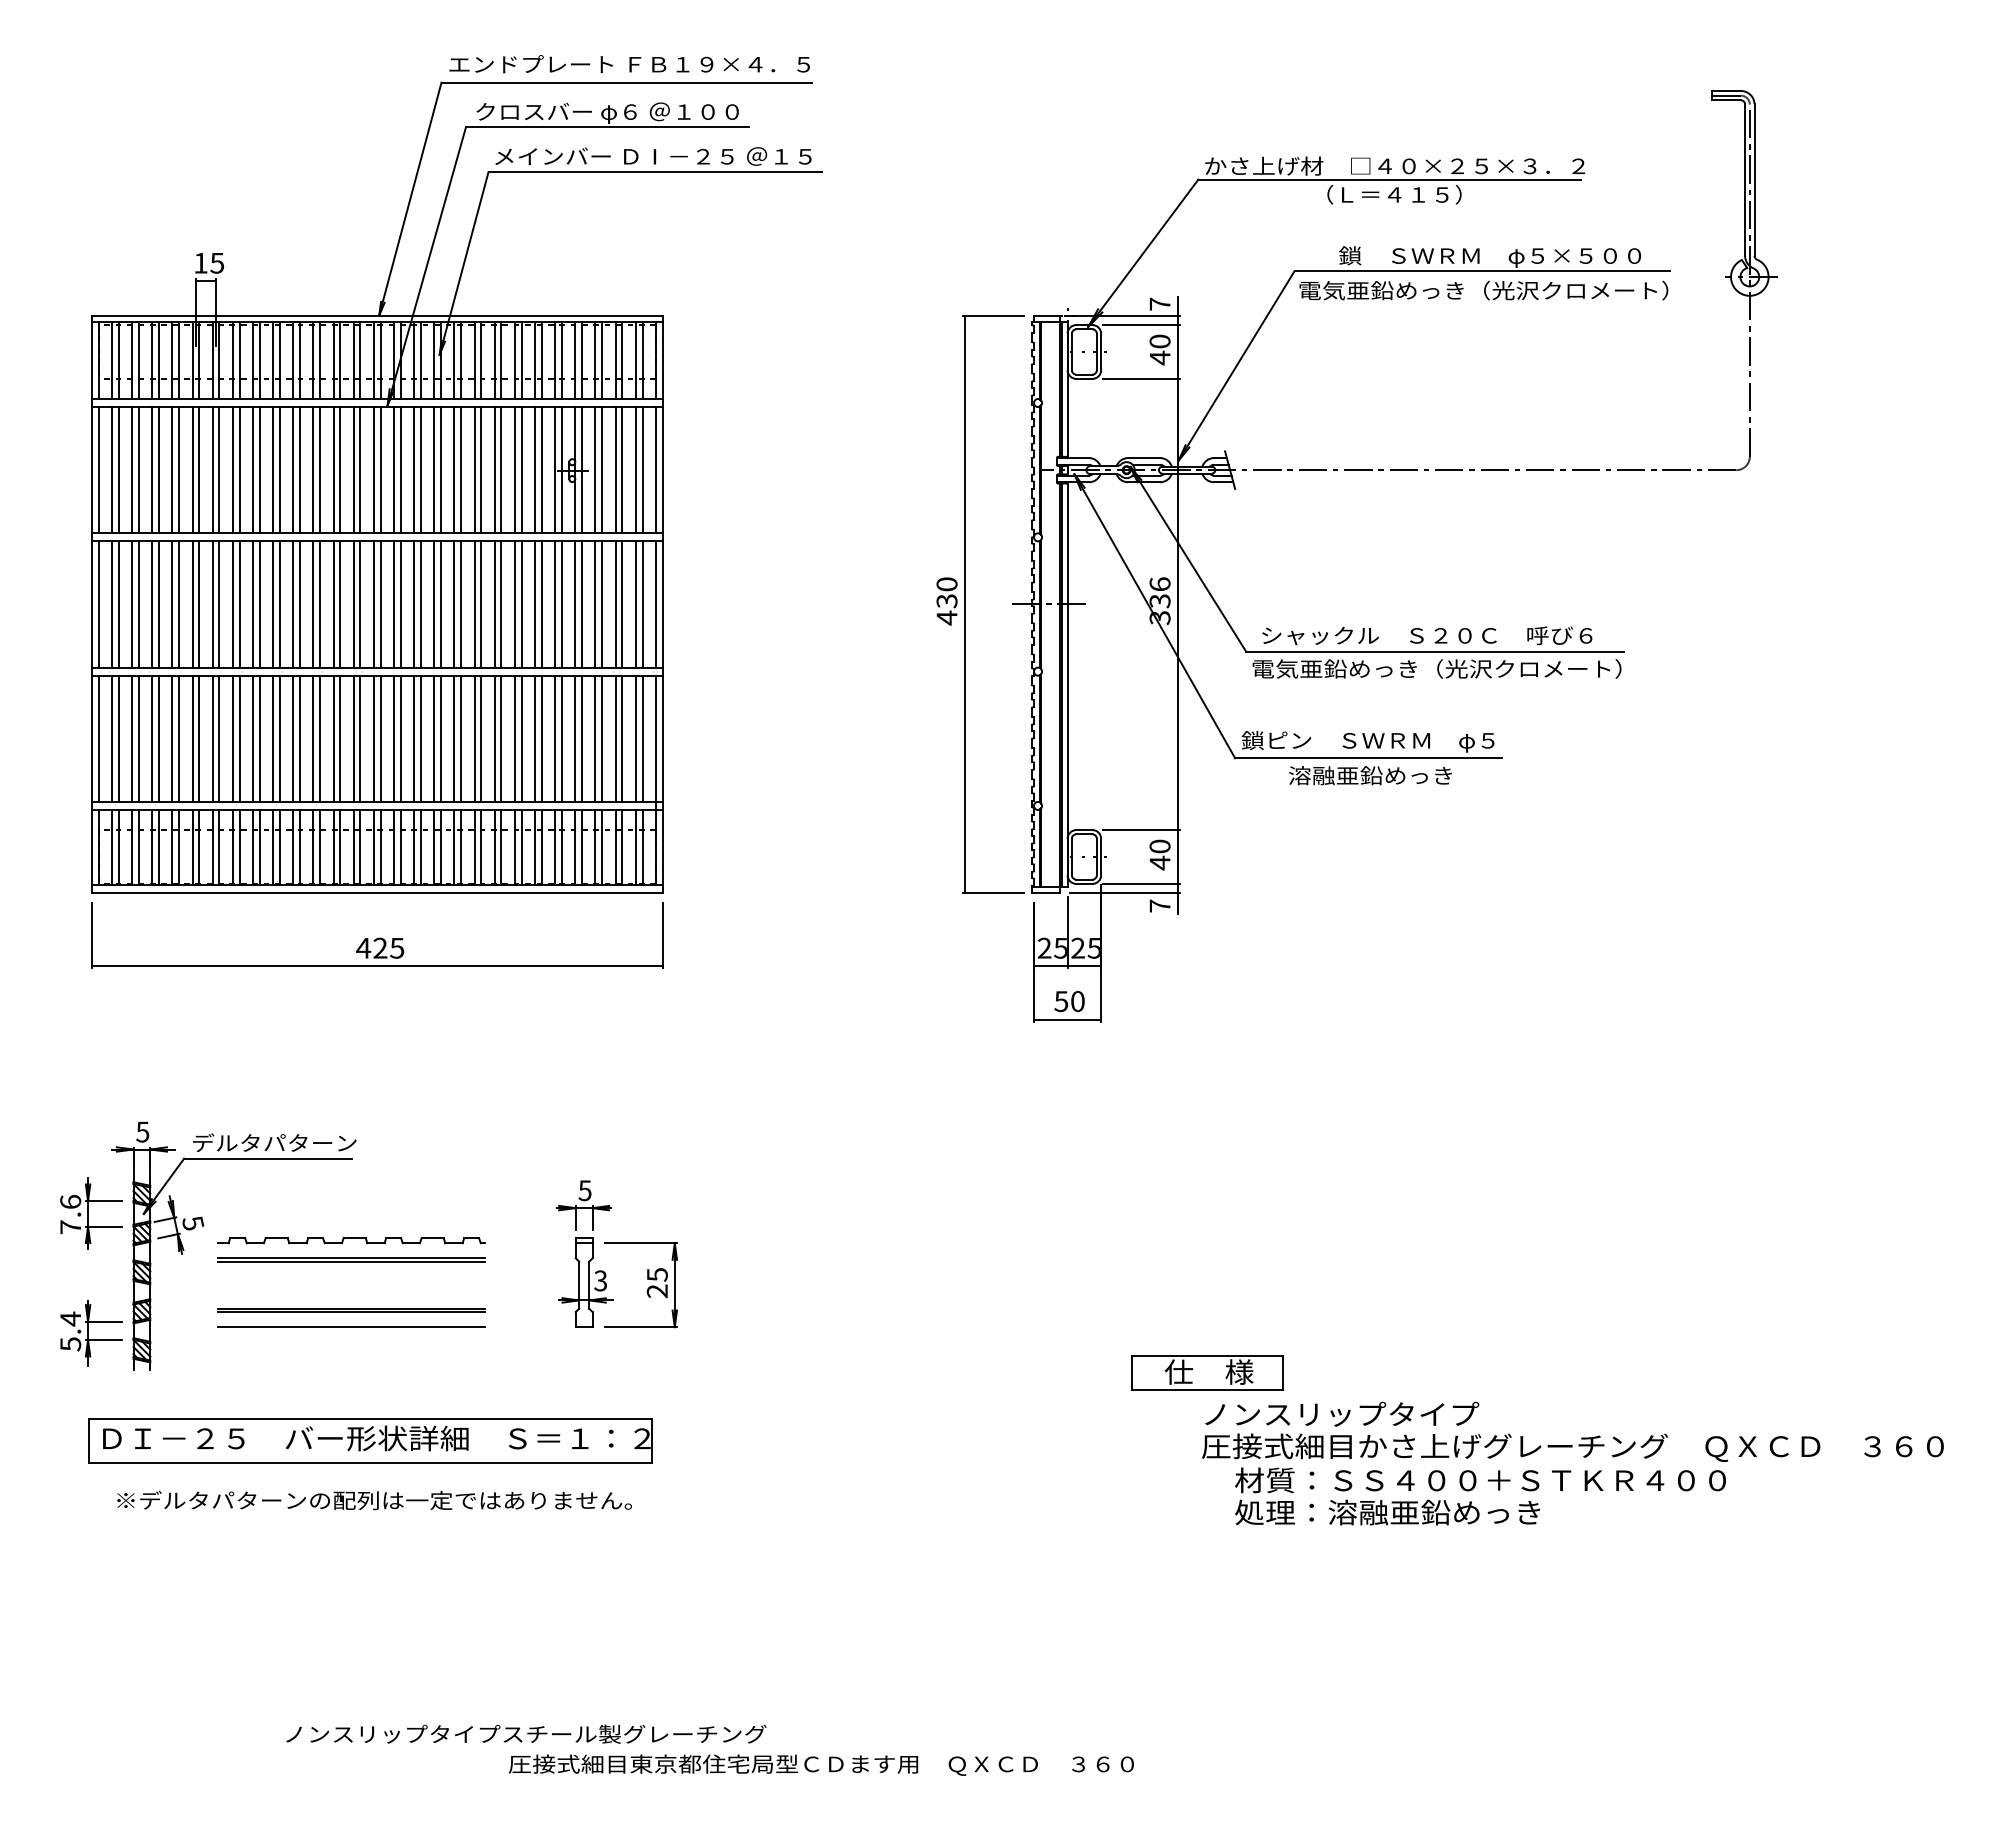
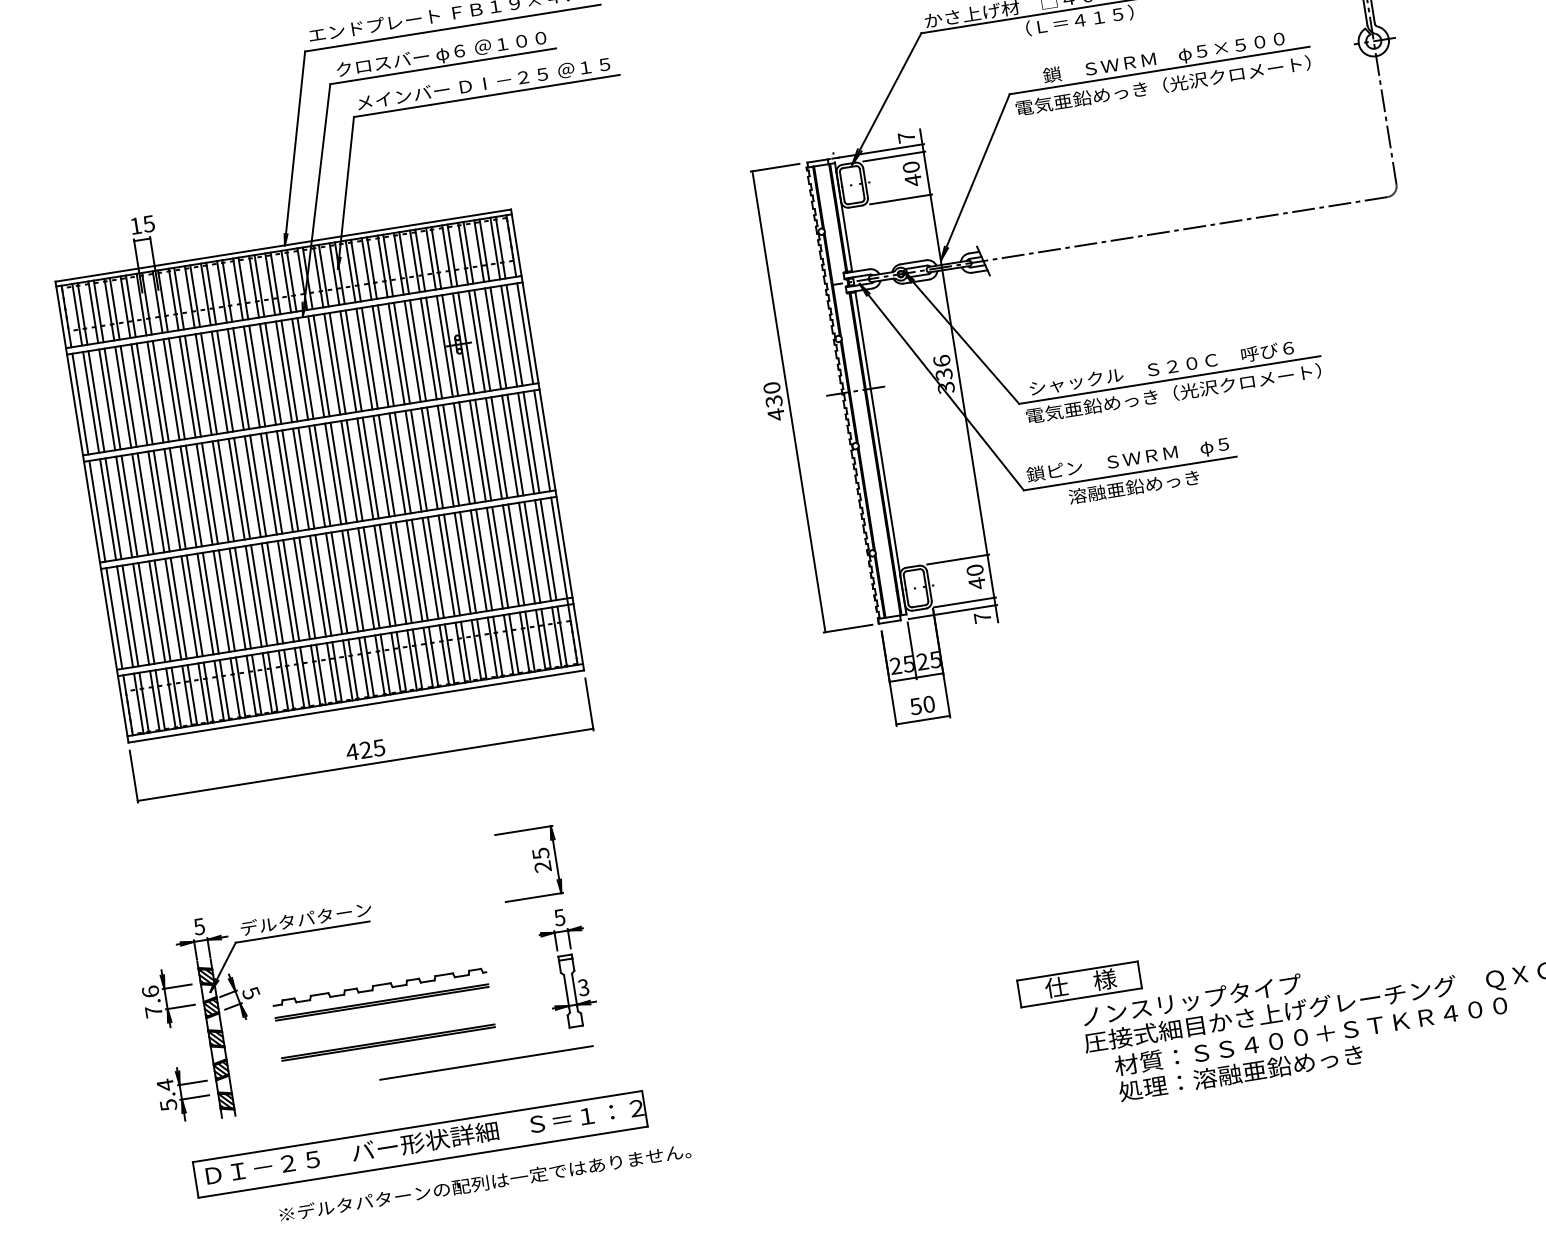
part: (647, 1288) -> (534, 865), moved
line: (351, 1326) -> (486, 1062), moved
text: (374, 1500) -> (485, 1182), moved

